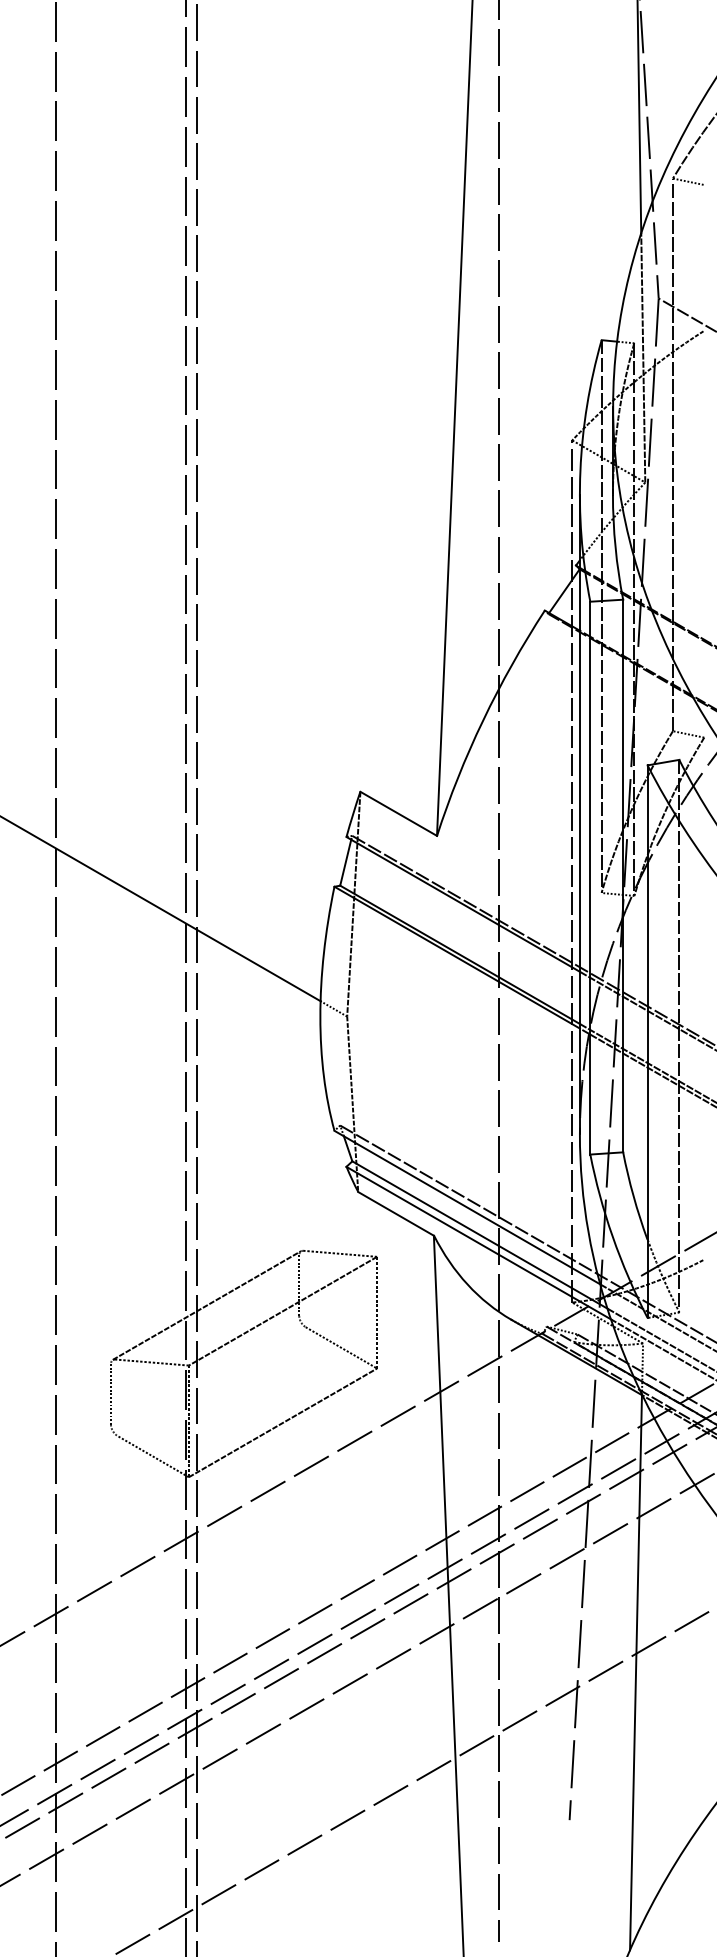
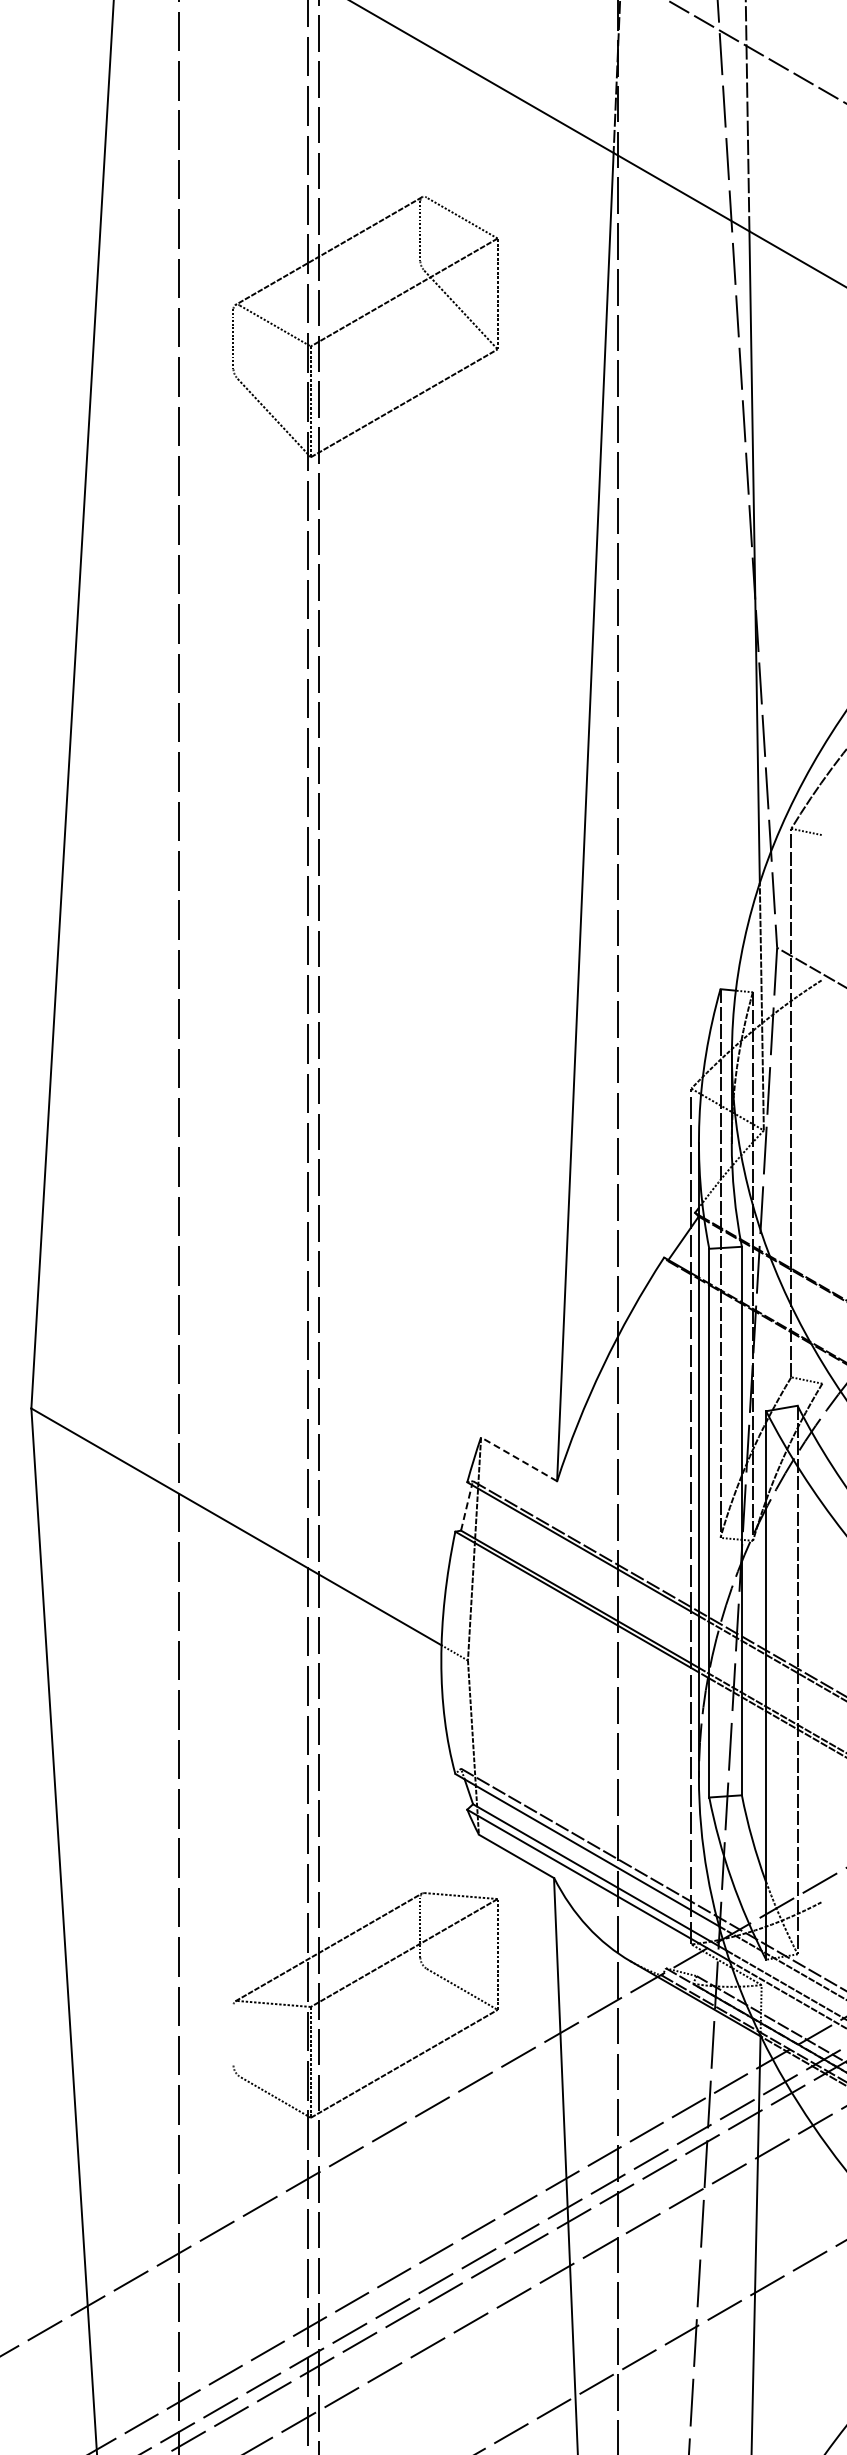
line: (399, 814) -> (519, 1459), solid -> dashed
line: (345, 862) -> (466, 1507), solid -> dashed
line: (110, 1394) -> (233, 2035), removed

